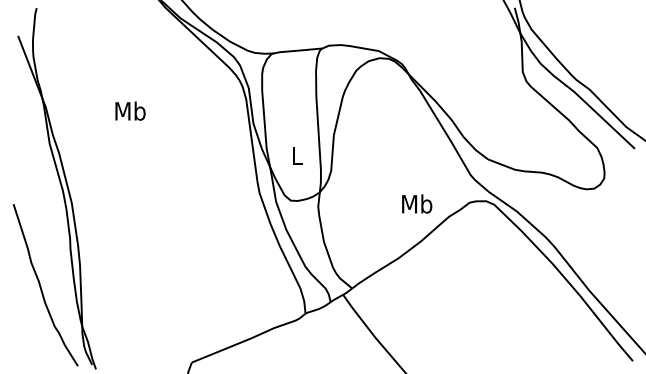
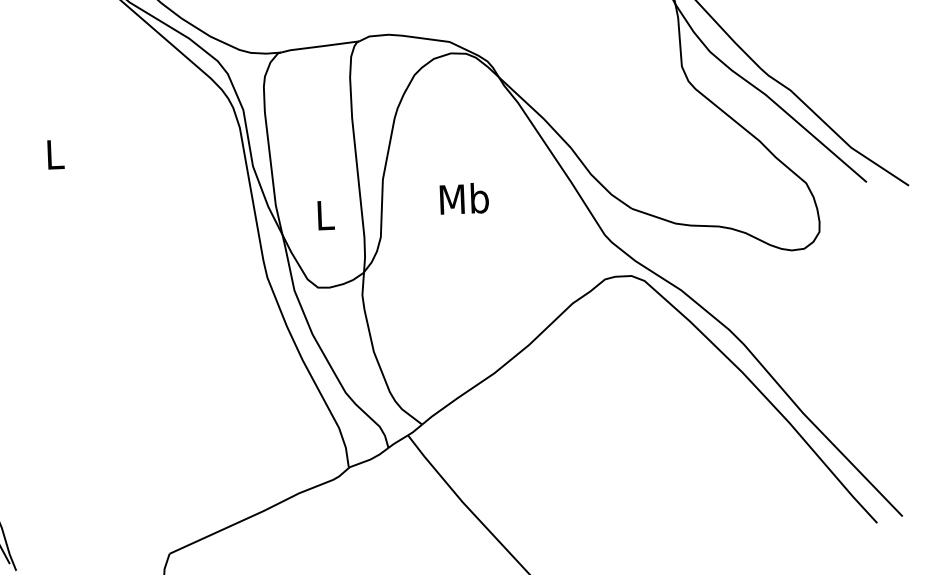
text: (130, 110) -> (54, 153), Mb -> L
text: (417, 203) -> (464, 197), moved

